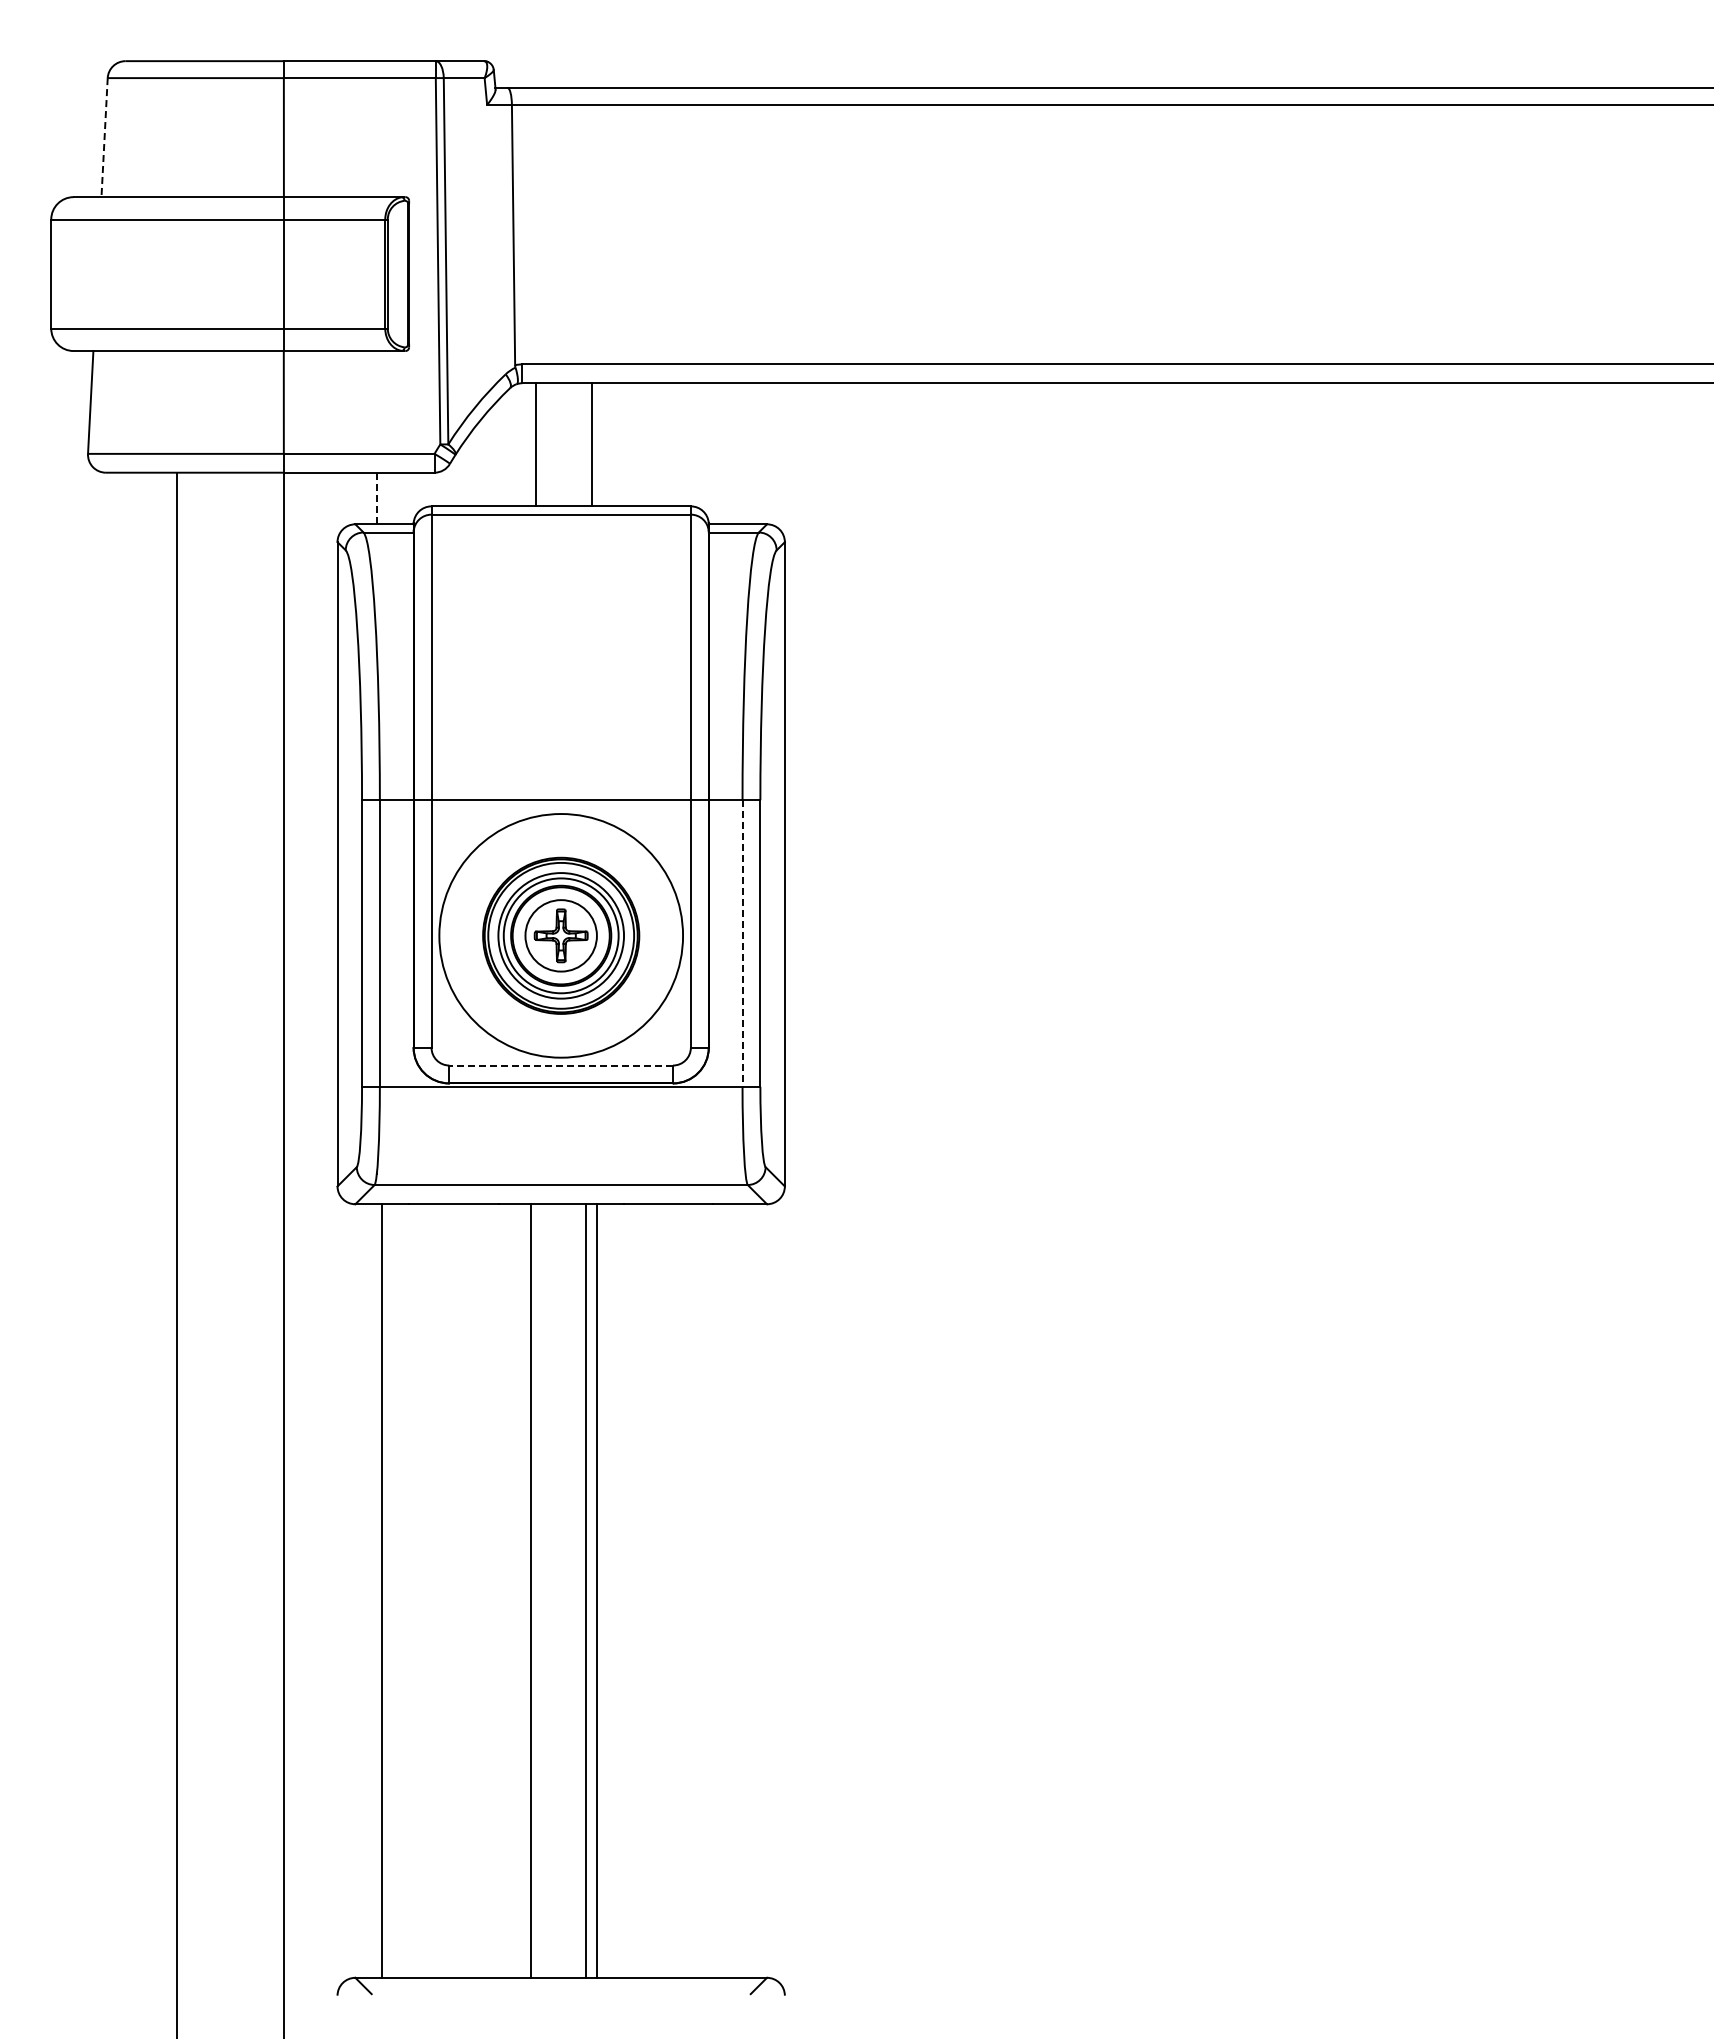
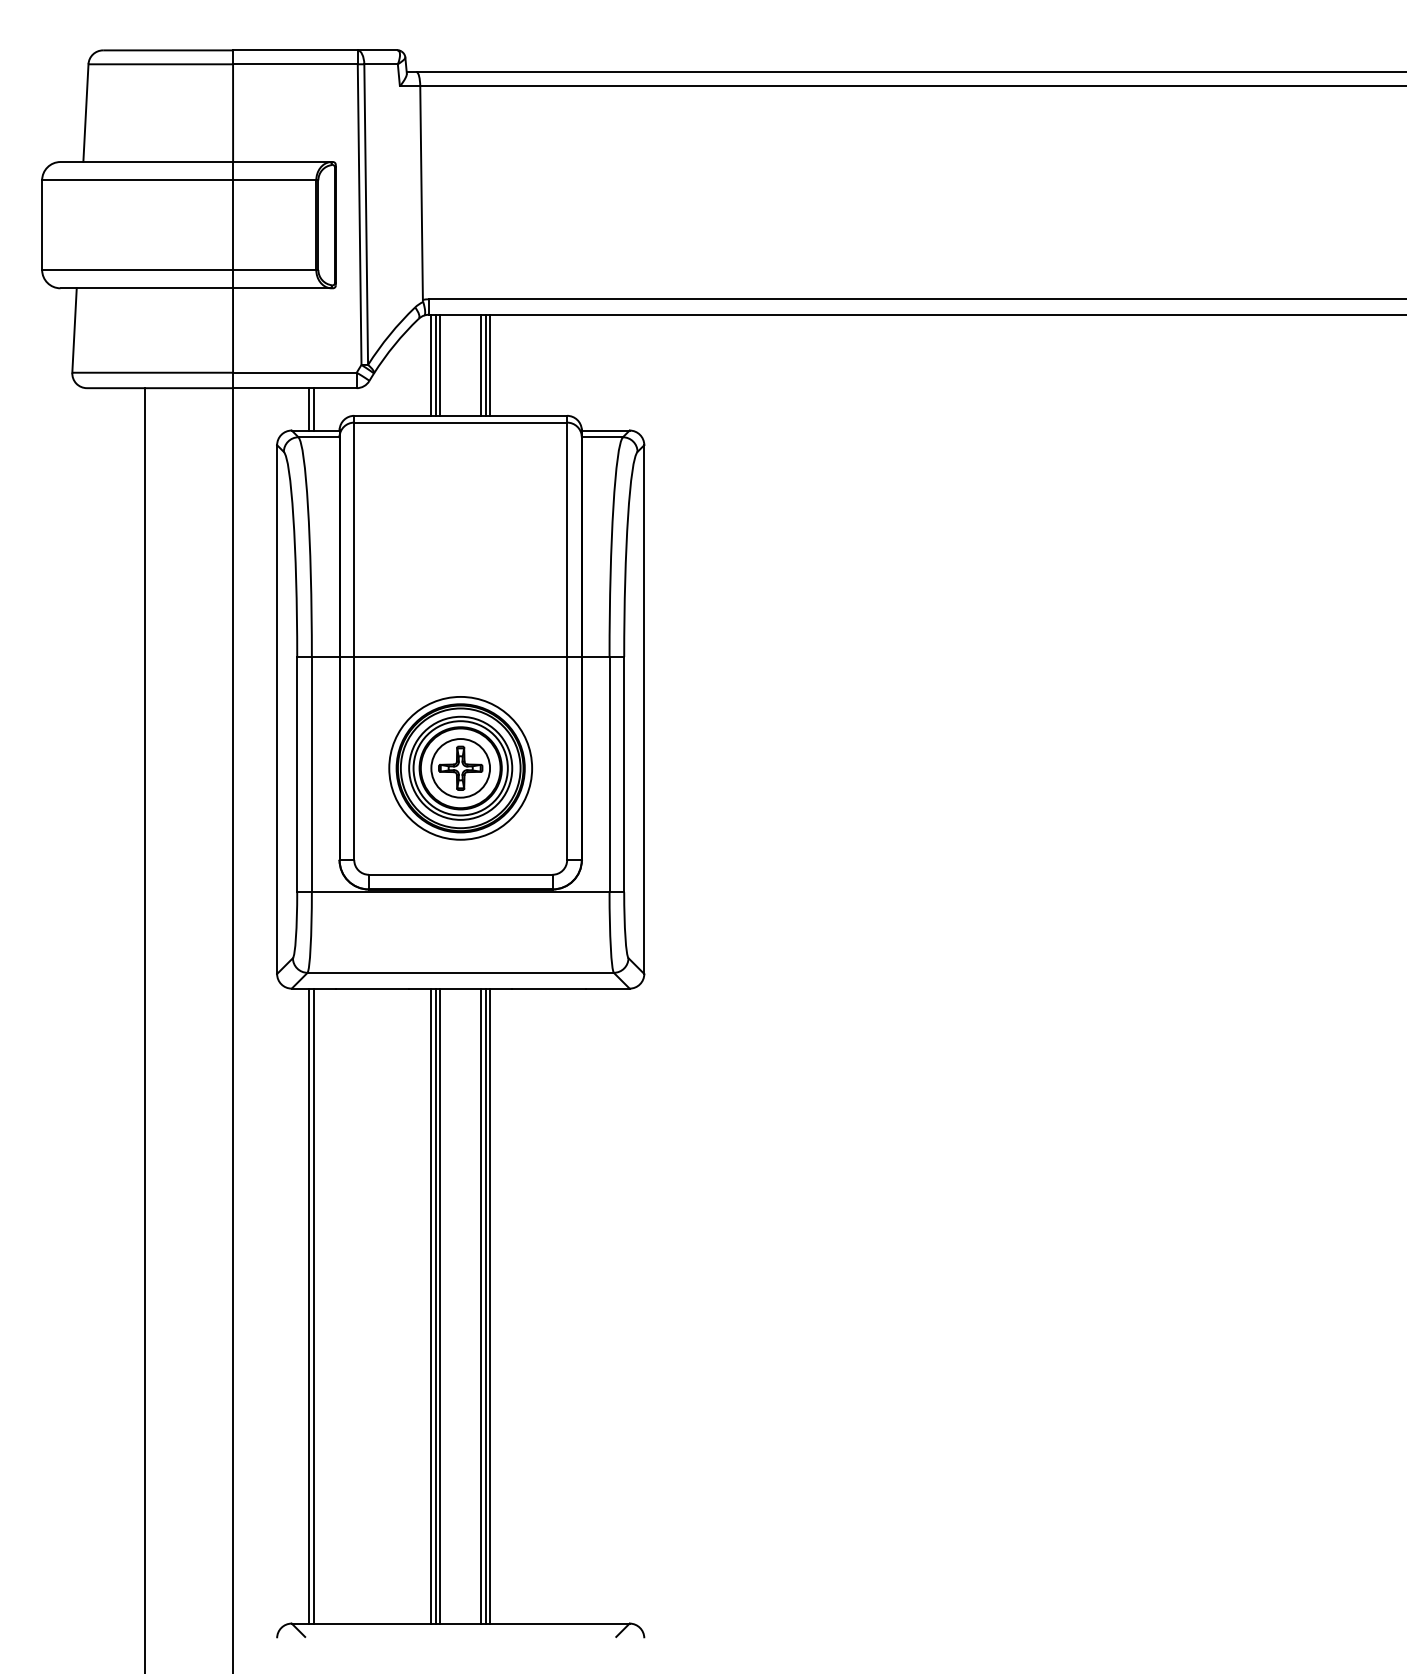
line: (104, 137) -> (85, 113), dashed -> solid
line: (525, 444) -> (431, 365), added
line: (530, 444) -> (435, 365), added
line: (586, 444) -> (481, 365), added
line: (597, 444) -> (490, 365), added
line: (376, 498) -> (309, 409), dashed -> solid
line: (382, 498) -> (314, 409), added
circle: (561, 935) -> (460, 768), size x0.71
line: (742, 944) -> (609, 775), dashed -> solid
line: (561, 1065) -> (460, 874), dashed -> solid
line: (376, 1590) -> (309, 1305), added
line: (525, 1590) -> (431, 1305), added
line: (536, 1590) -> (440, 1305), added
line: (591, 1590) -> (485, 1305), added

